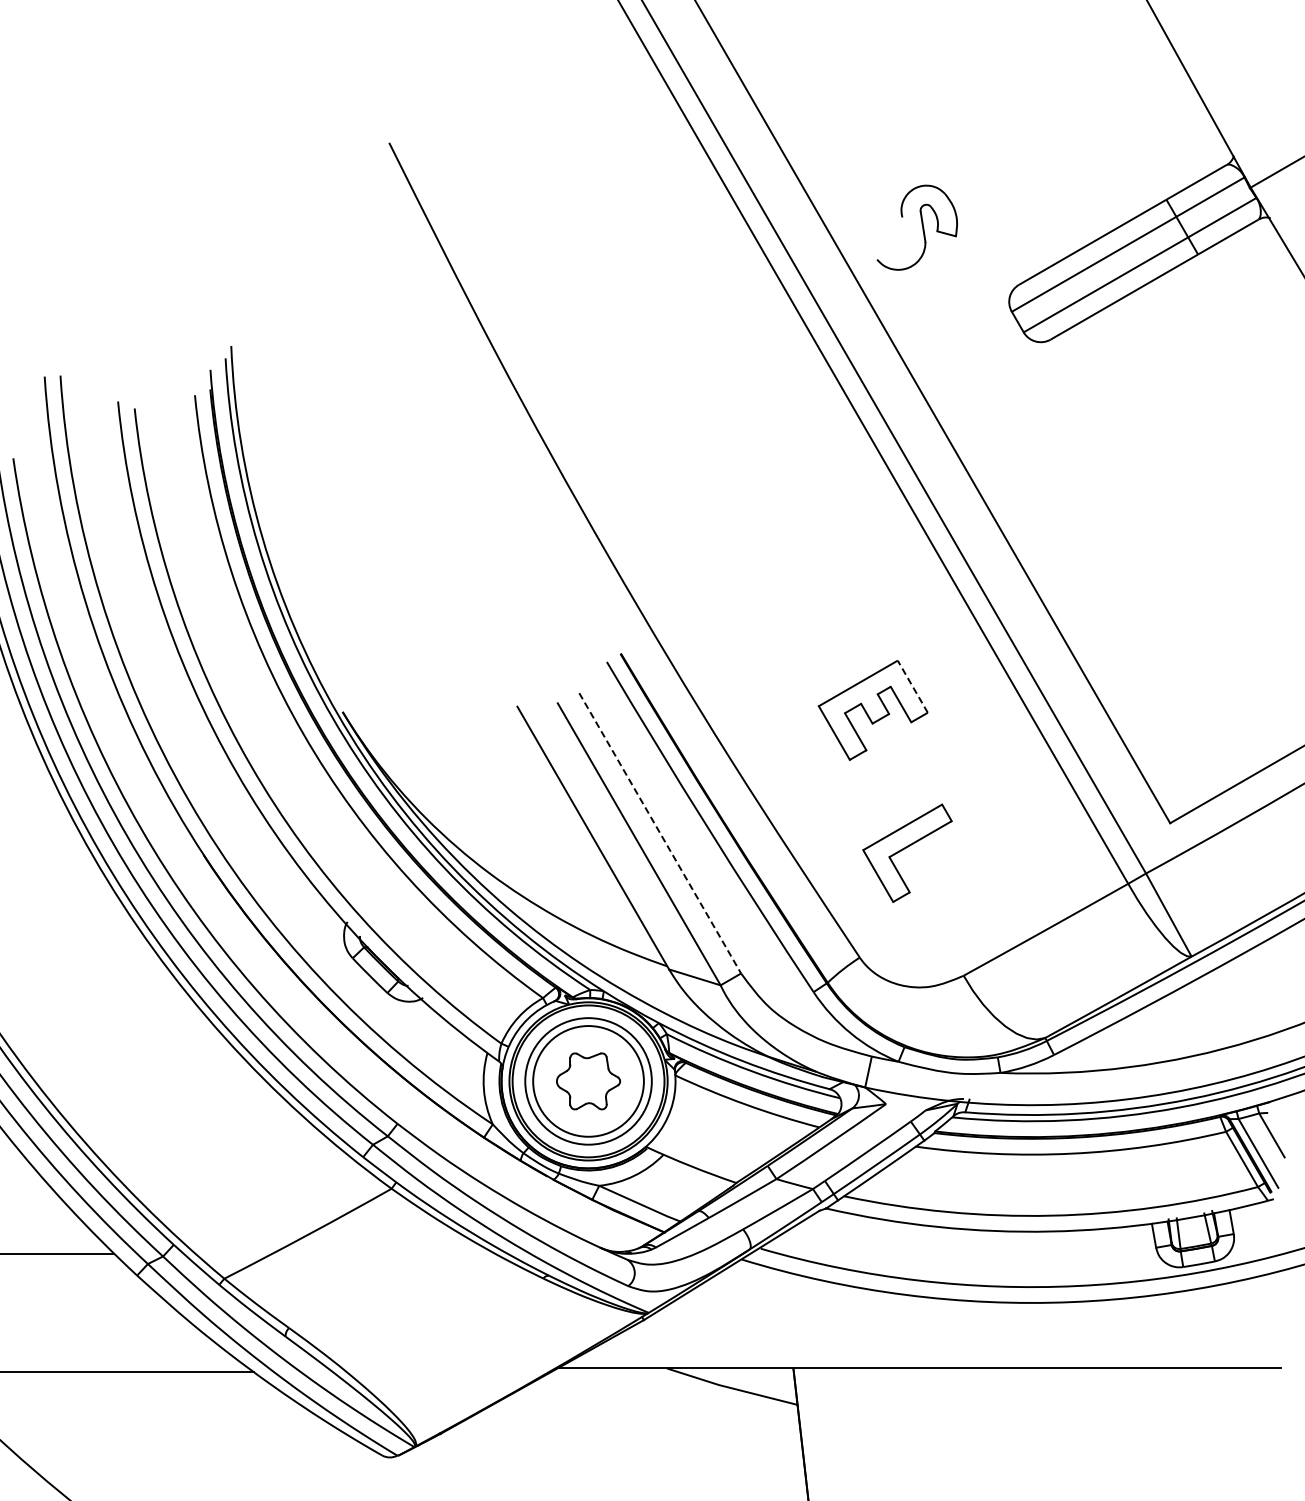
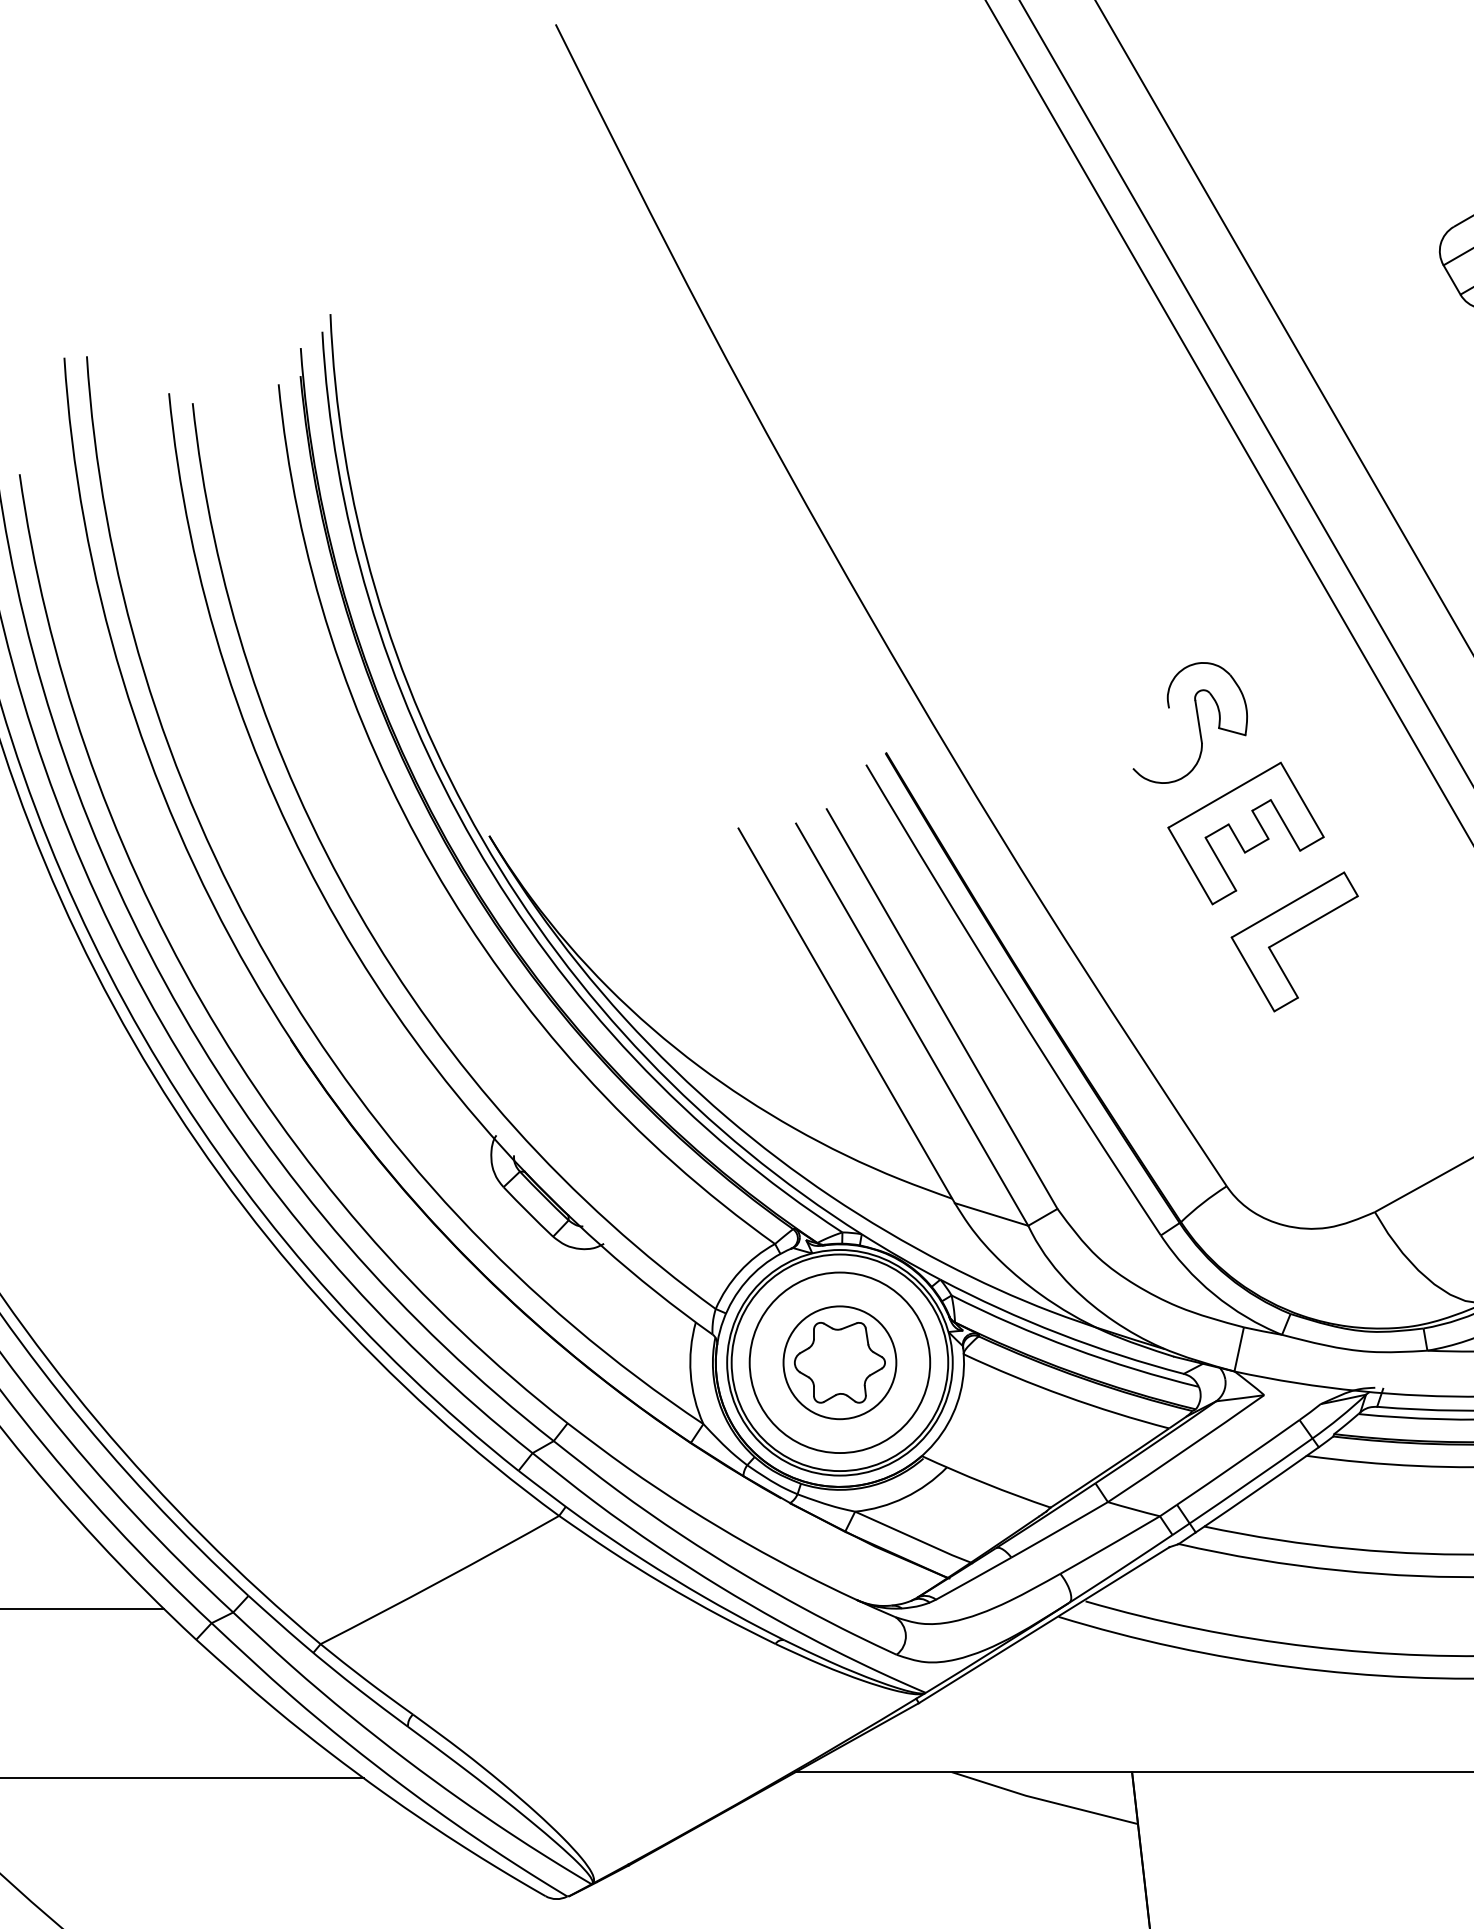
part: (916, 227) -> (1189, 722), moved
line: (912, 686) -> (1301, 799), dashed -> solid
line: (660, 833) -> (942, 1009), dashed -> solid
part: (907, 852) -> (1294, 940), moved
circle: (588, 1080) -> (839, 1361), size x0.71

